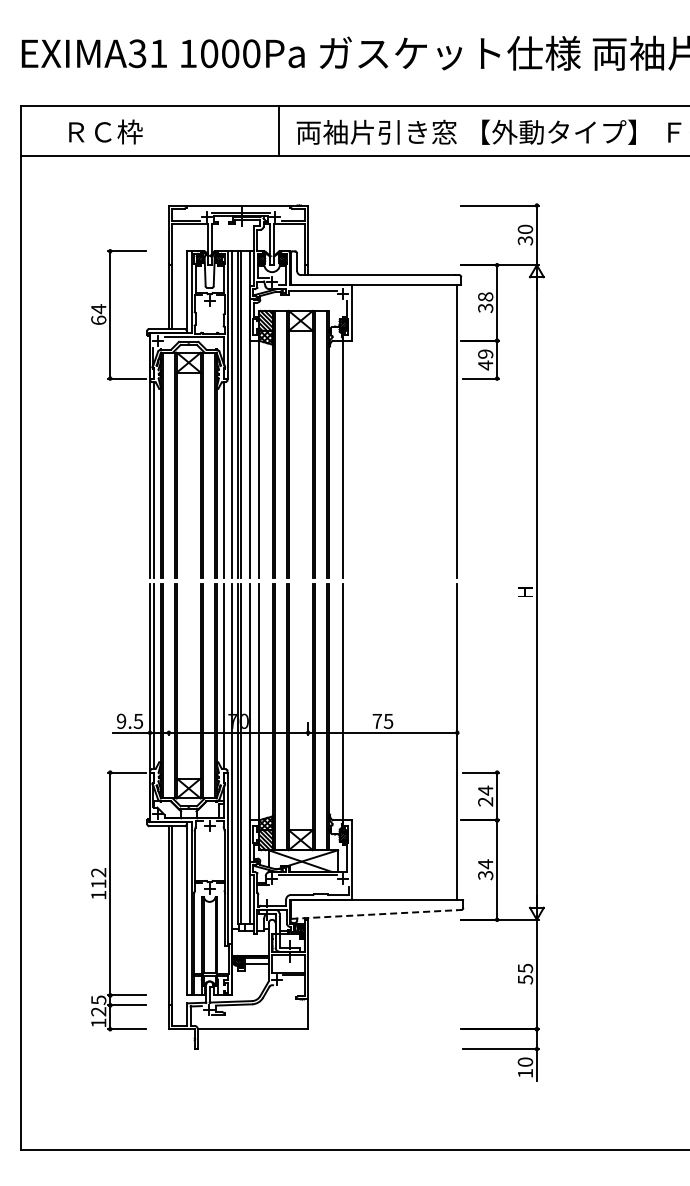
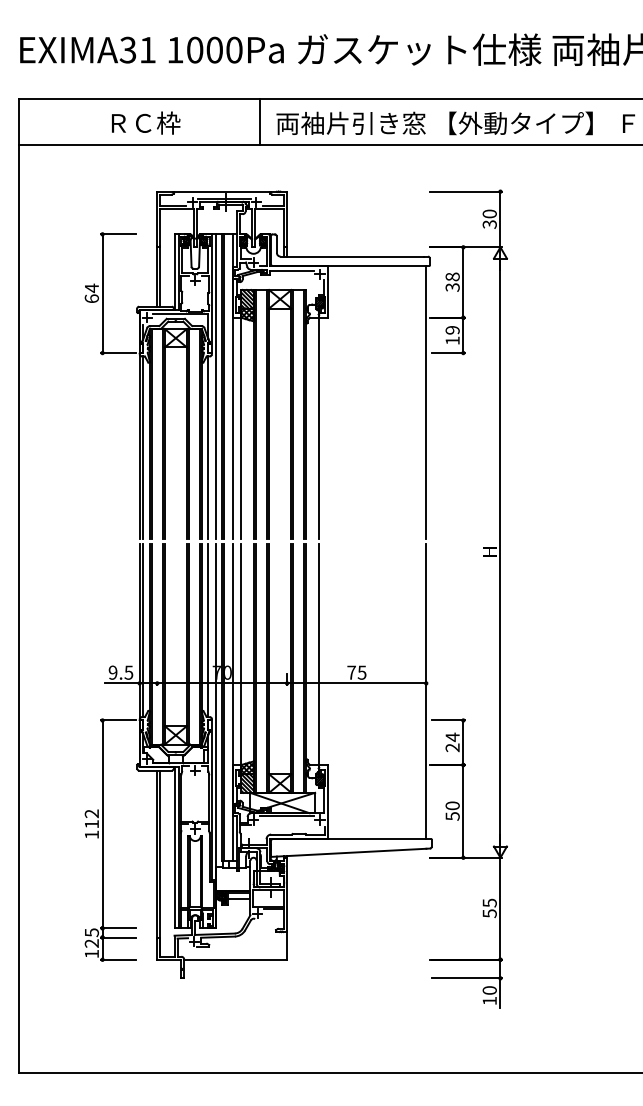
text: (105, 131) -> (145, 122), moved
text: (485, 365) -> (452, 340), 49 -> 19
text: (485, 869) -> (452, 810), 34 -> 50
line: (374, 914) -> (349, 852), dashed -> solid

